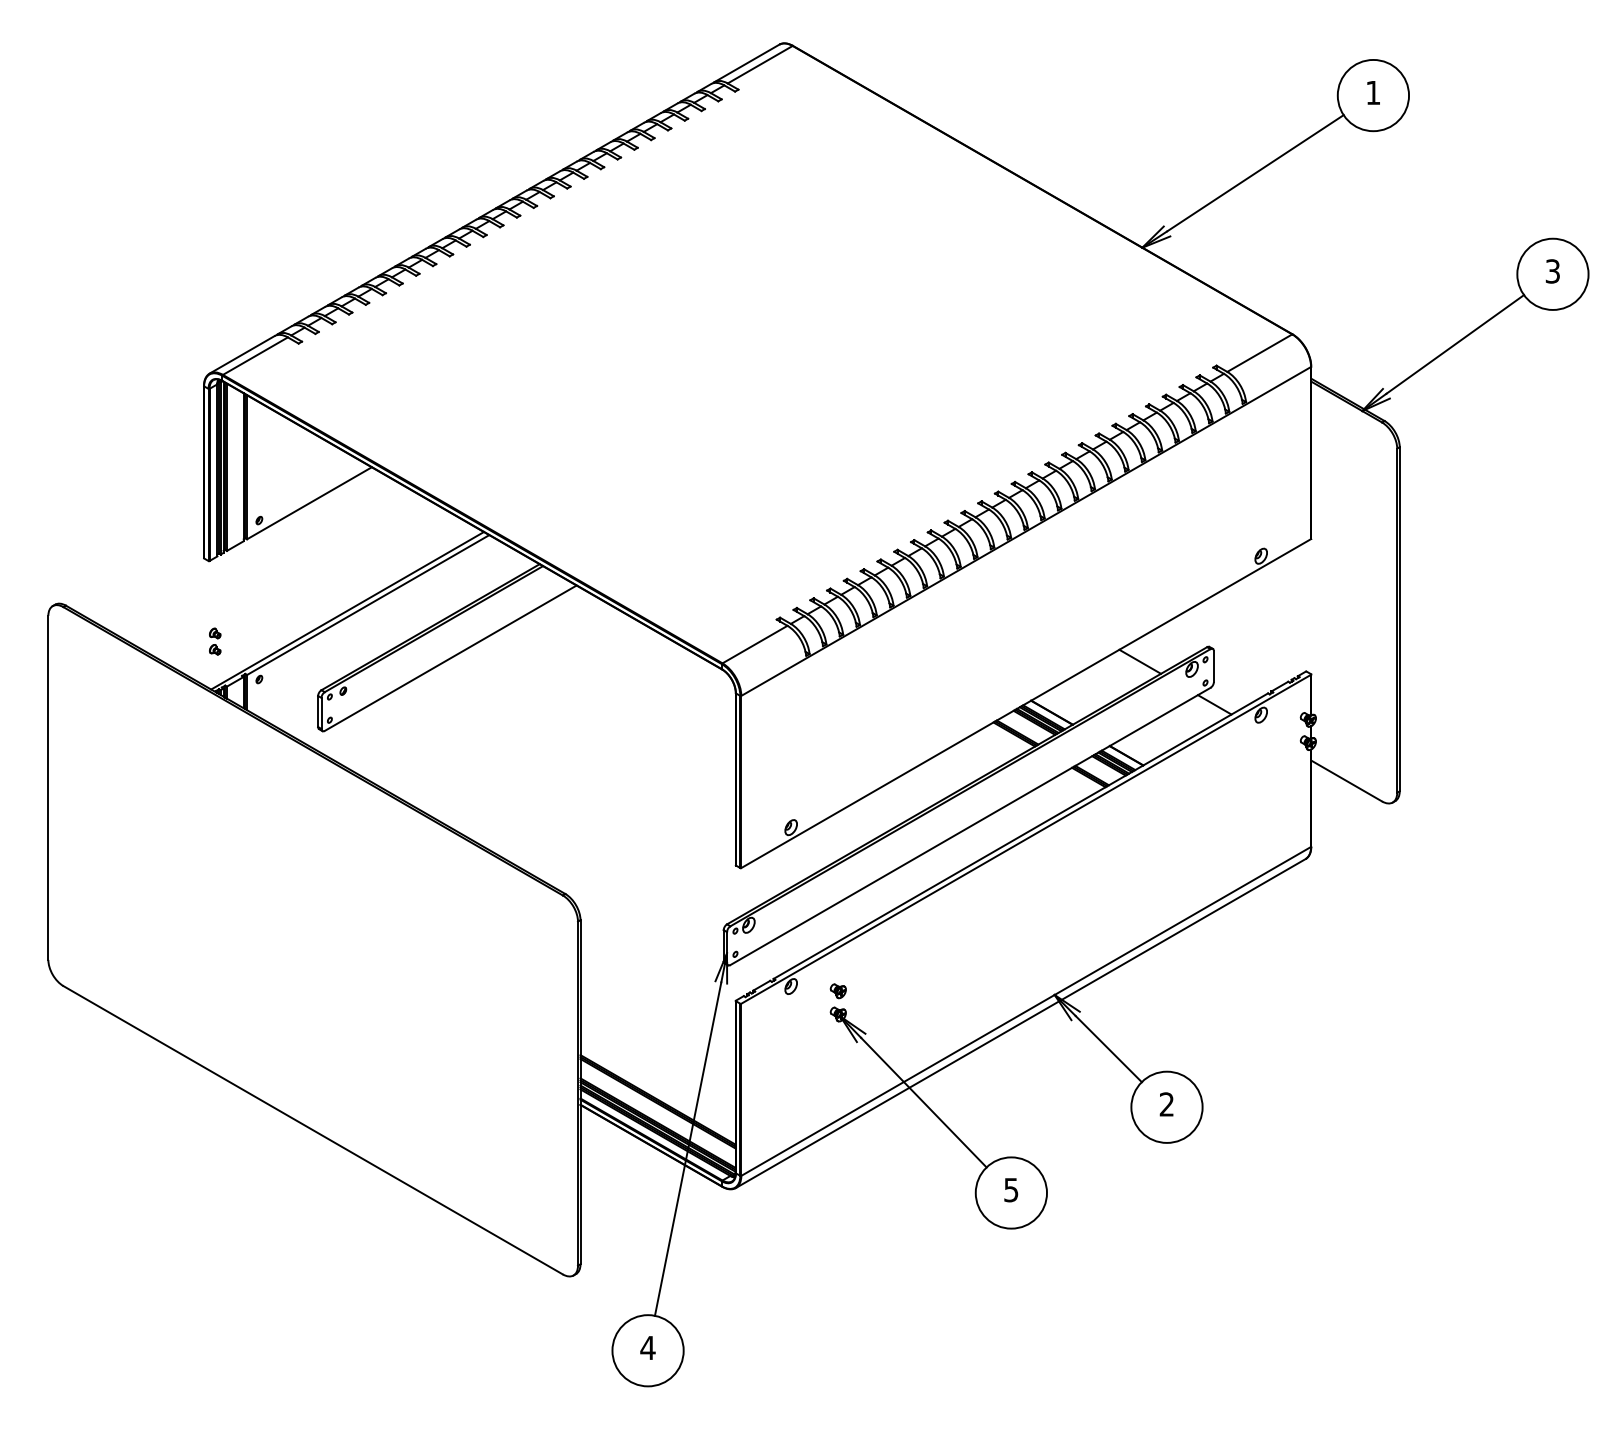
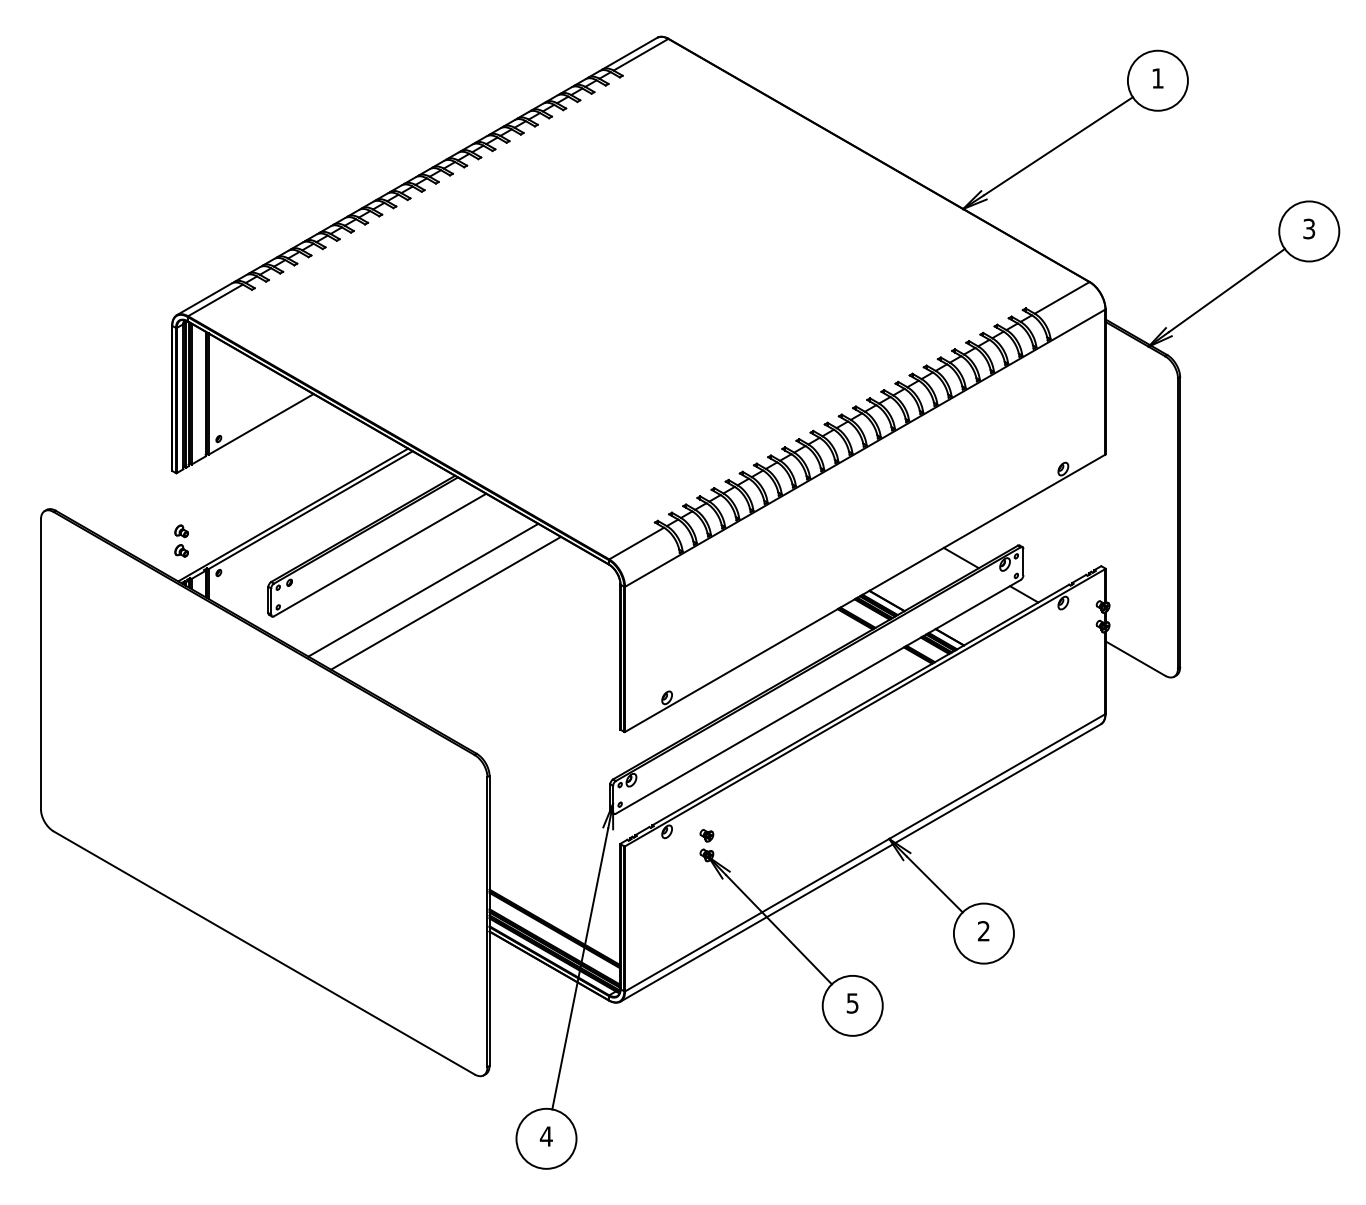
part: (215, 640) -> (181, 540), size x1.43
line: (502, 699) -> (423, 589), added
line: (528, 714) -> (445, 602), added

